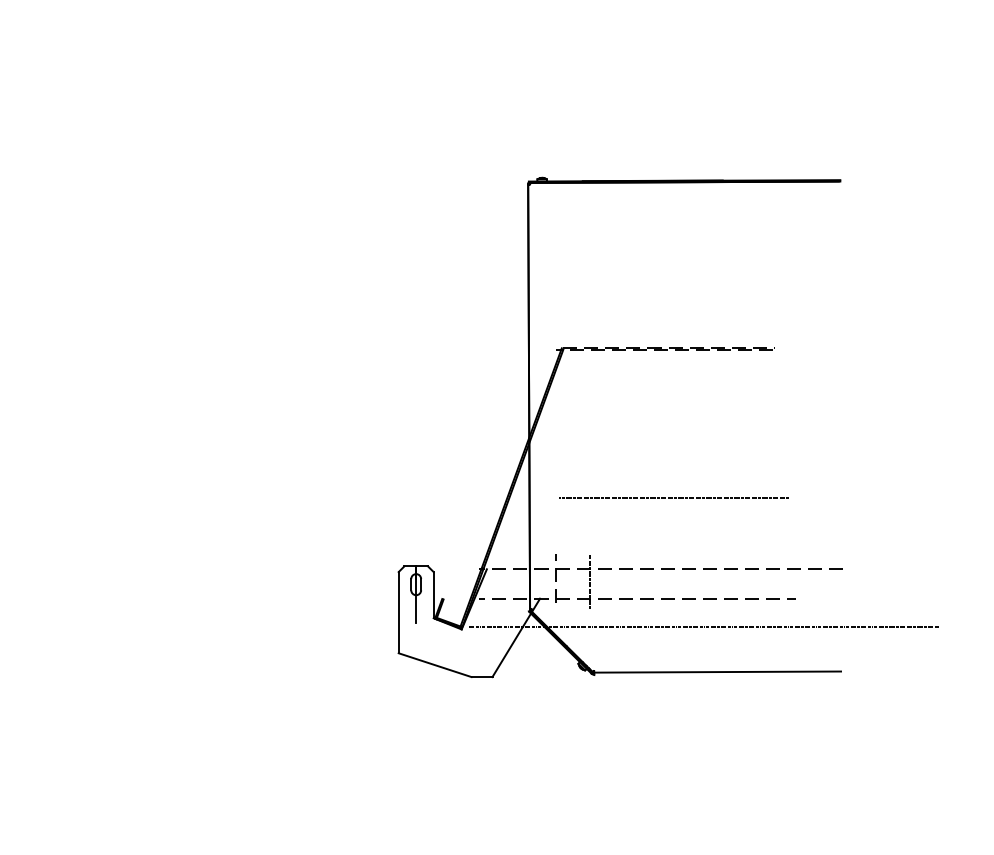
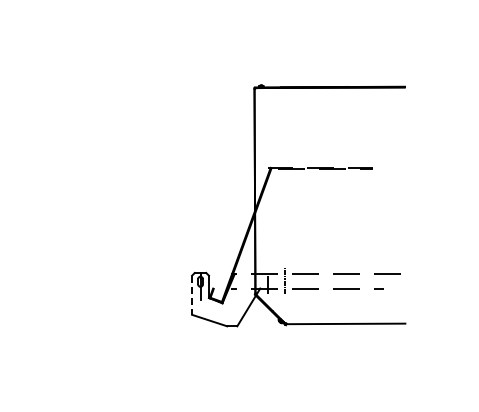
line: (671, 496) -> (323, 239), removed
line: (399, 613) -> (192, 295), solid -> dashed
line: (704, 627) -> (339, 302), removed

